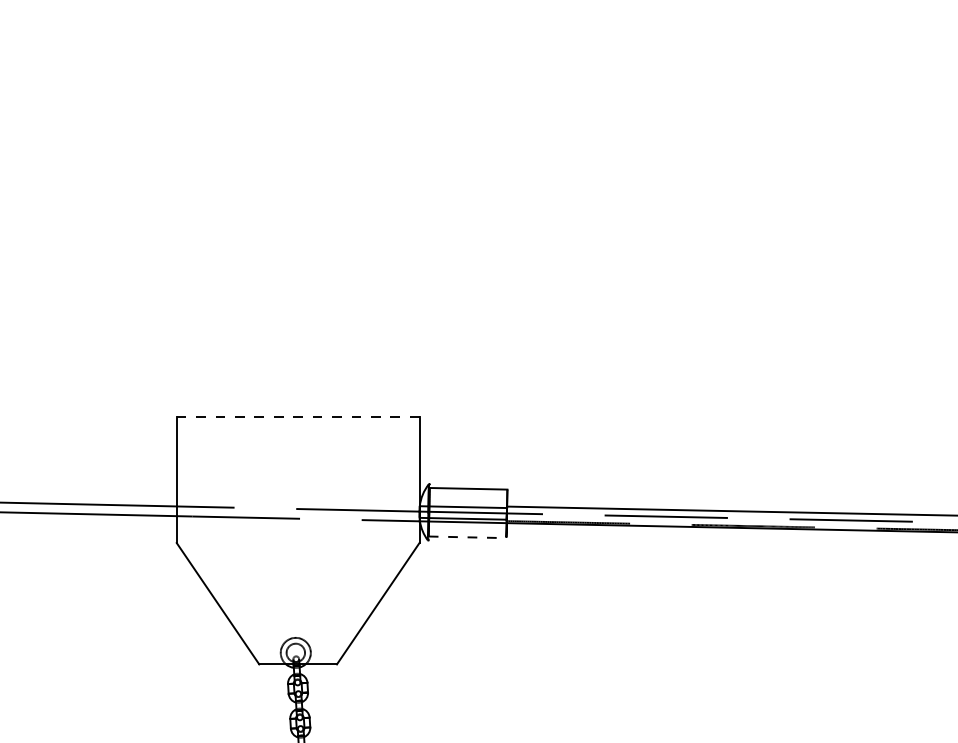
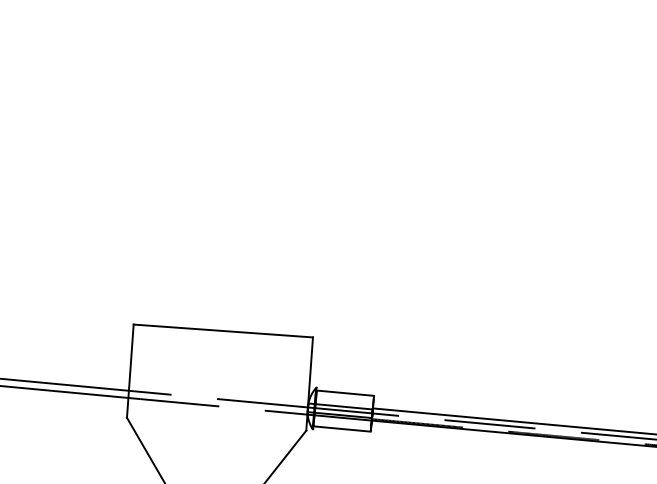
line: (297, 416) -> (222, 330), dashed -> solid
line: (467, 537) -> (342, 429), dashed -> solid

